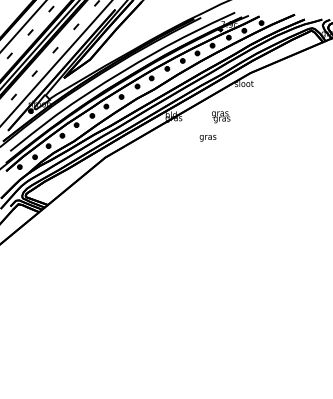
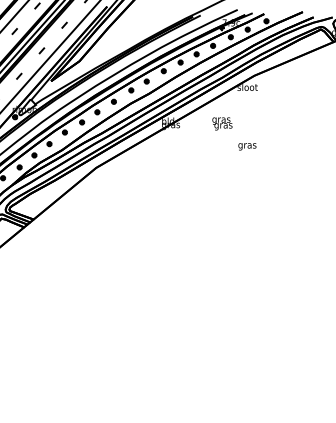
text: (207, 138) -> (246, 147), moved

